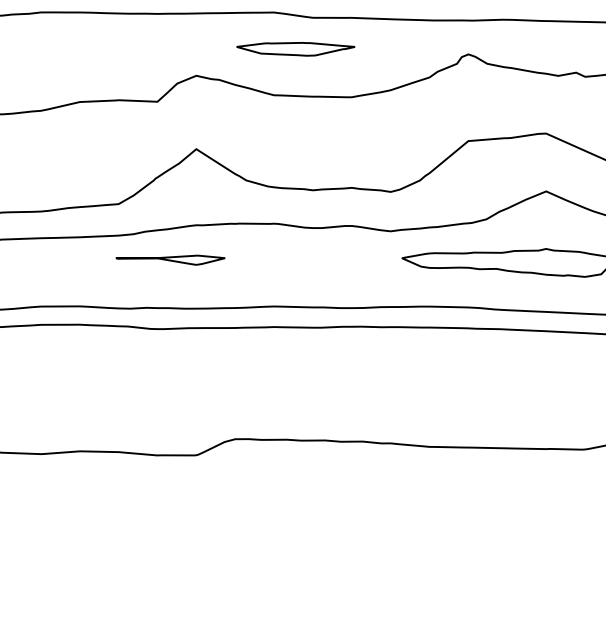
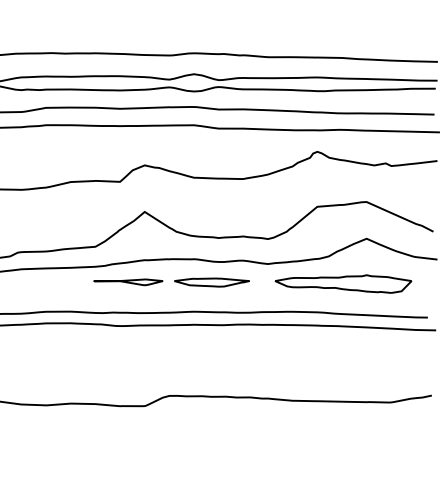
part: (295, 49) -> (211, 282), moved

